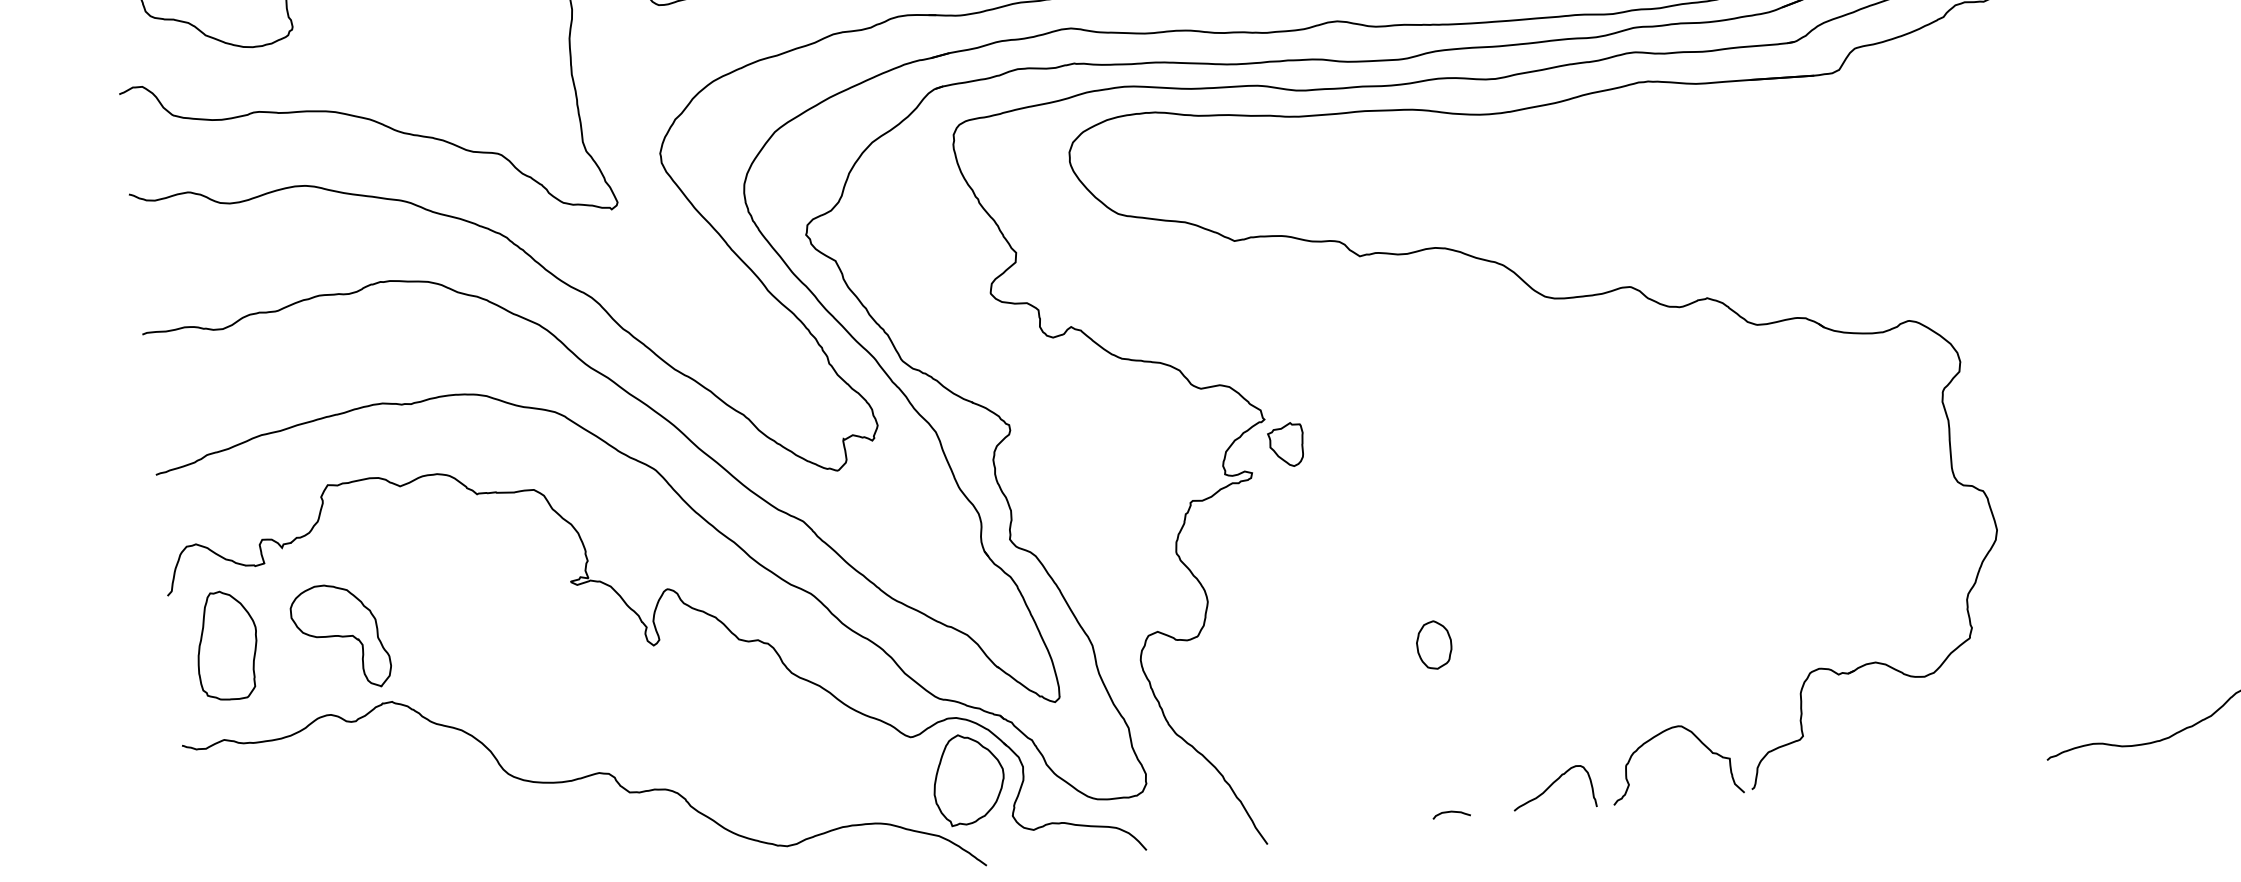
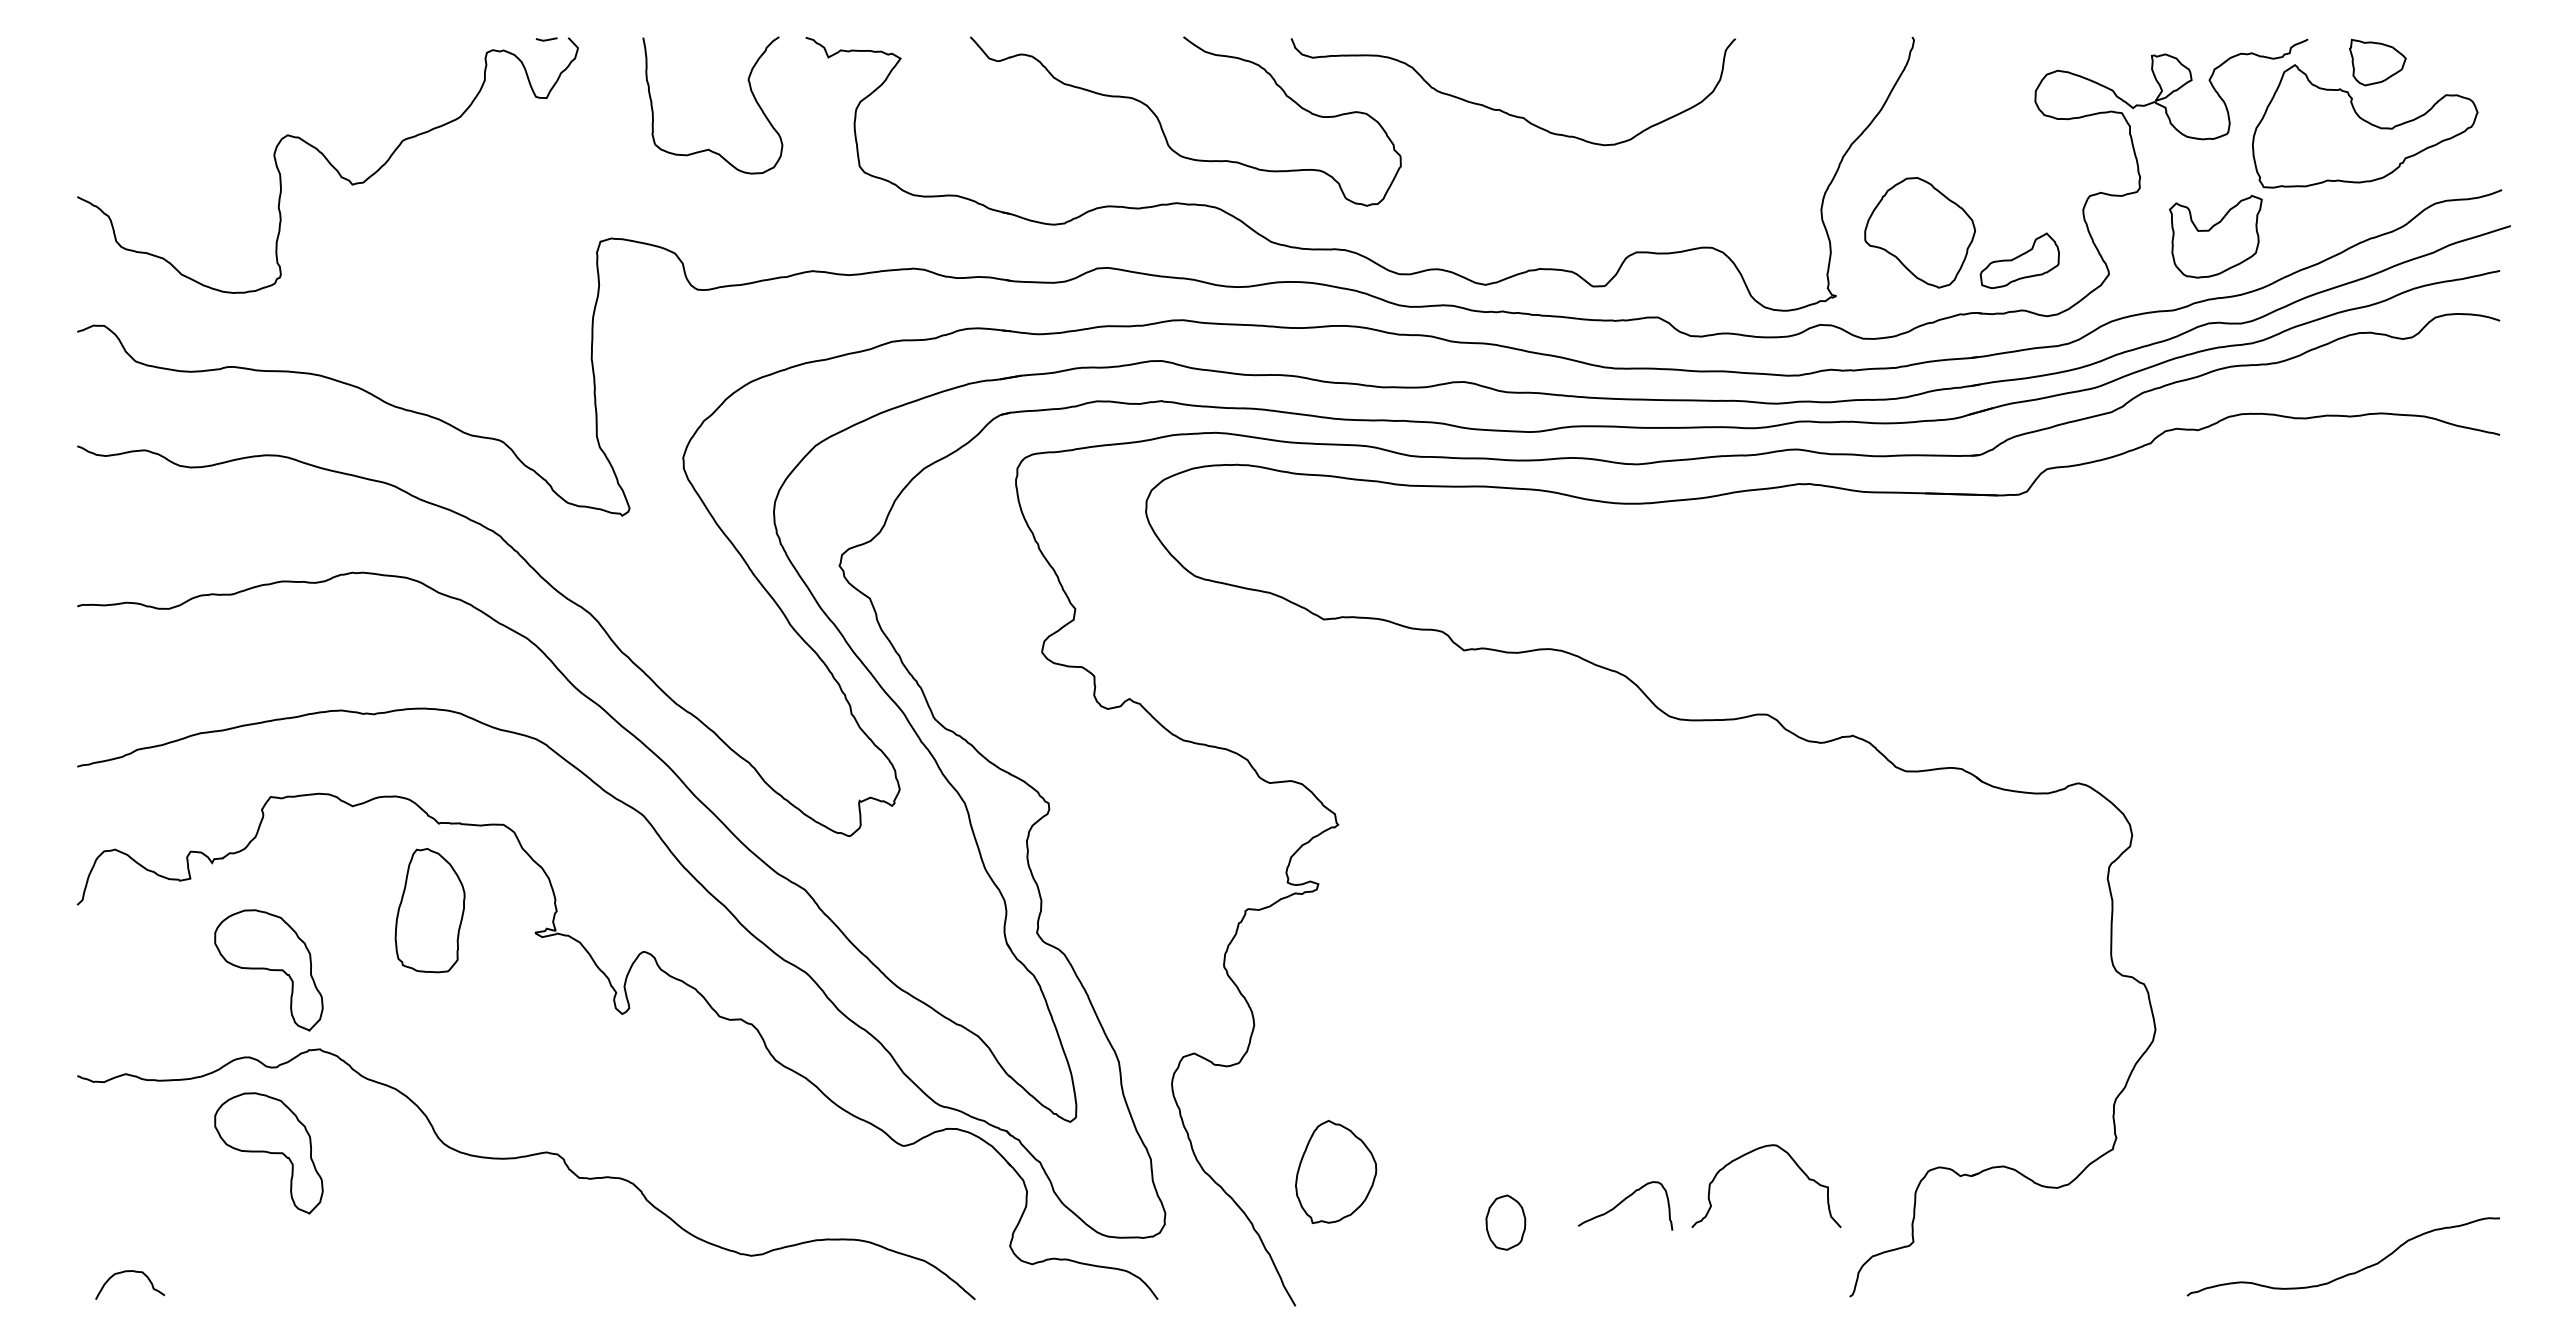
part: (1285, 444) -> (1359, 855), removed
part: (226, 645) -> (429, 910), moved
part: (1433, 645) -> (1505, 1222), moved
curve: (1659, 735) -> (1750, 1153), moved
part: (968, 778) -> (1336, 1171), moved
curve: (1550, 786) -> (1622, 1202), moved
part: (355, 797) -> (268, 1153), added
curve: (1452, 812) -> (1508, 1290), removed

